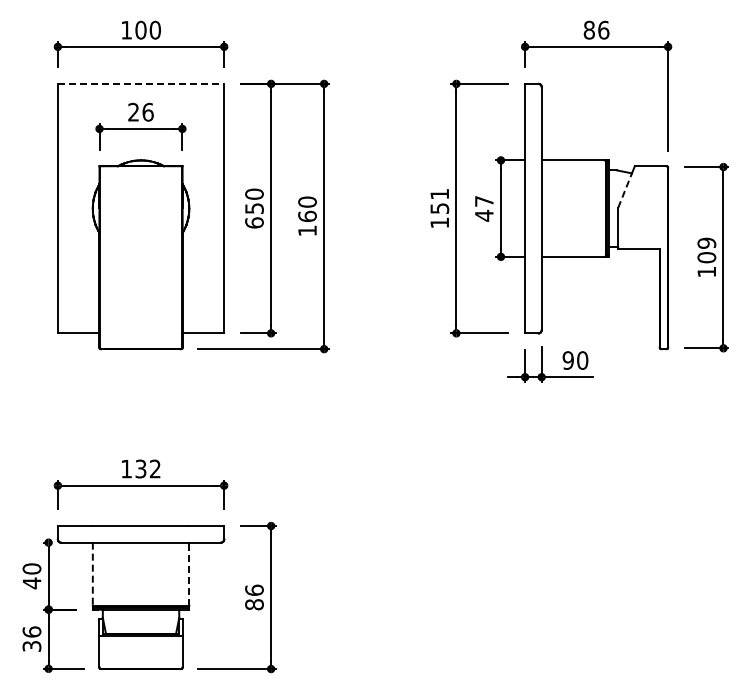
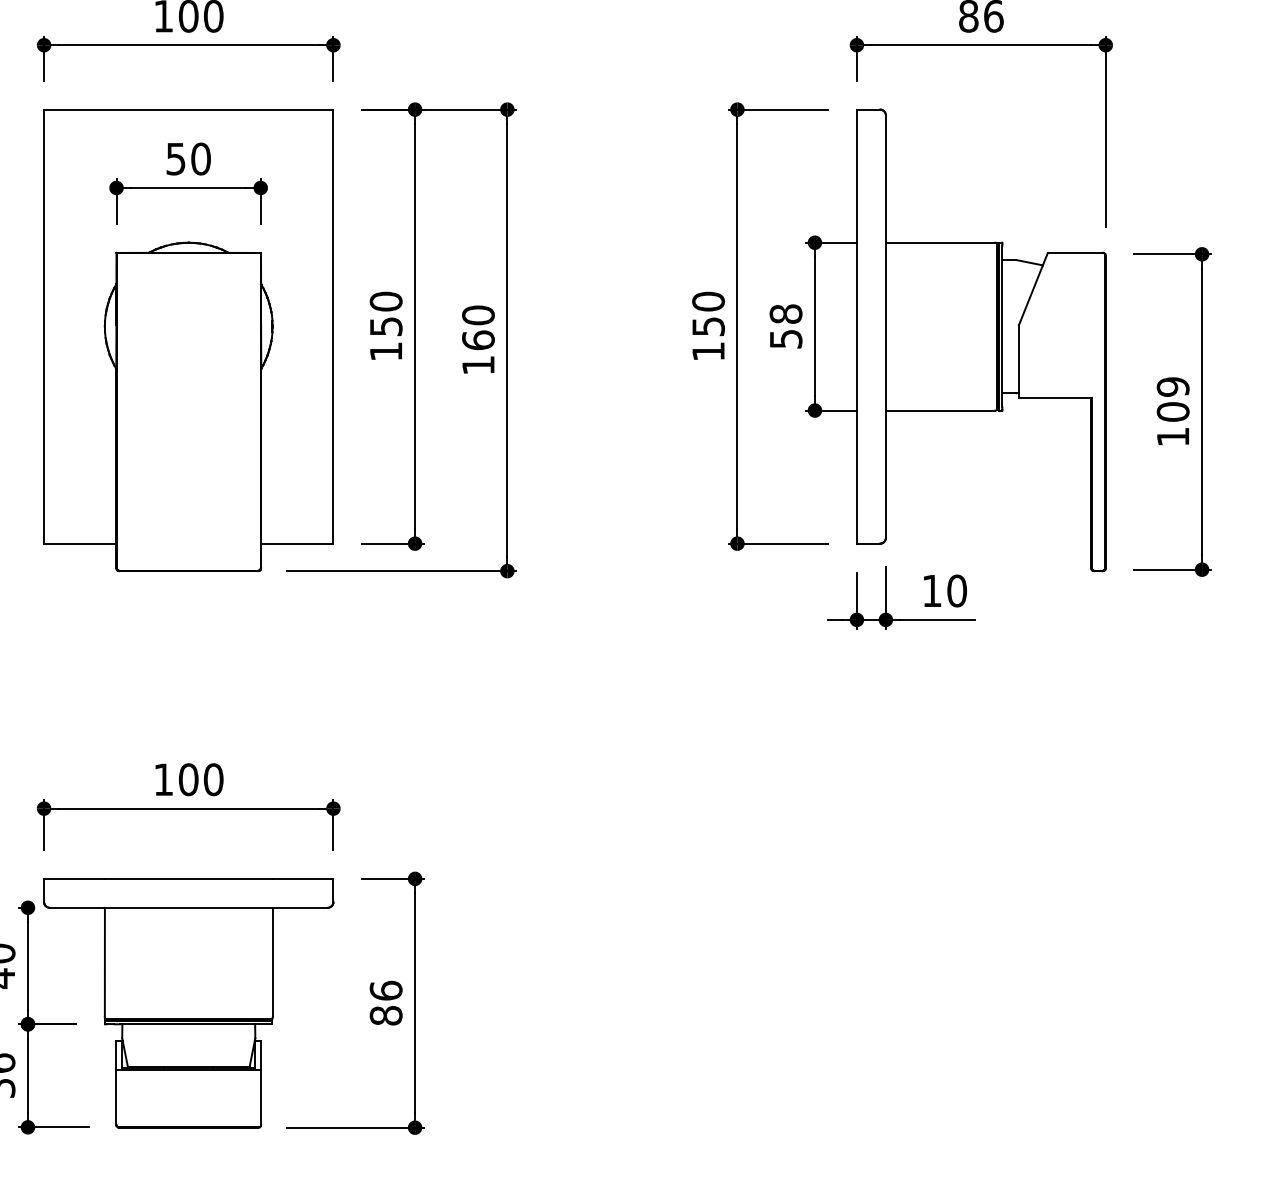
line: (141, 83) -> (189, 108), dashed -> solid
text: (140, 111) -> (187, 157), 26 -> 50
line: (625, 190) -> (1031, 295), dashed -> solid
text: (439, 193) -> (708, 300), 151 -> 150
text: (484, 208) -> (786, 326), 47 -> 58
text: (254, 222) -> (386, 350), 650 -> 150
text: (567, 360) -> (930, 590), 90 -> 10
text: (147, 468) -> (199, 778), 132 -> 100
line: (189, 573) -> (273, 961), dashed -> solid
line: (92, 574) -> (104, 963), dashed -> solid

